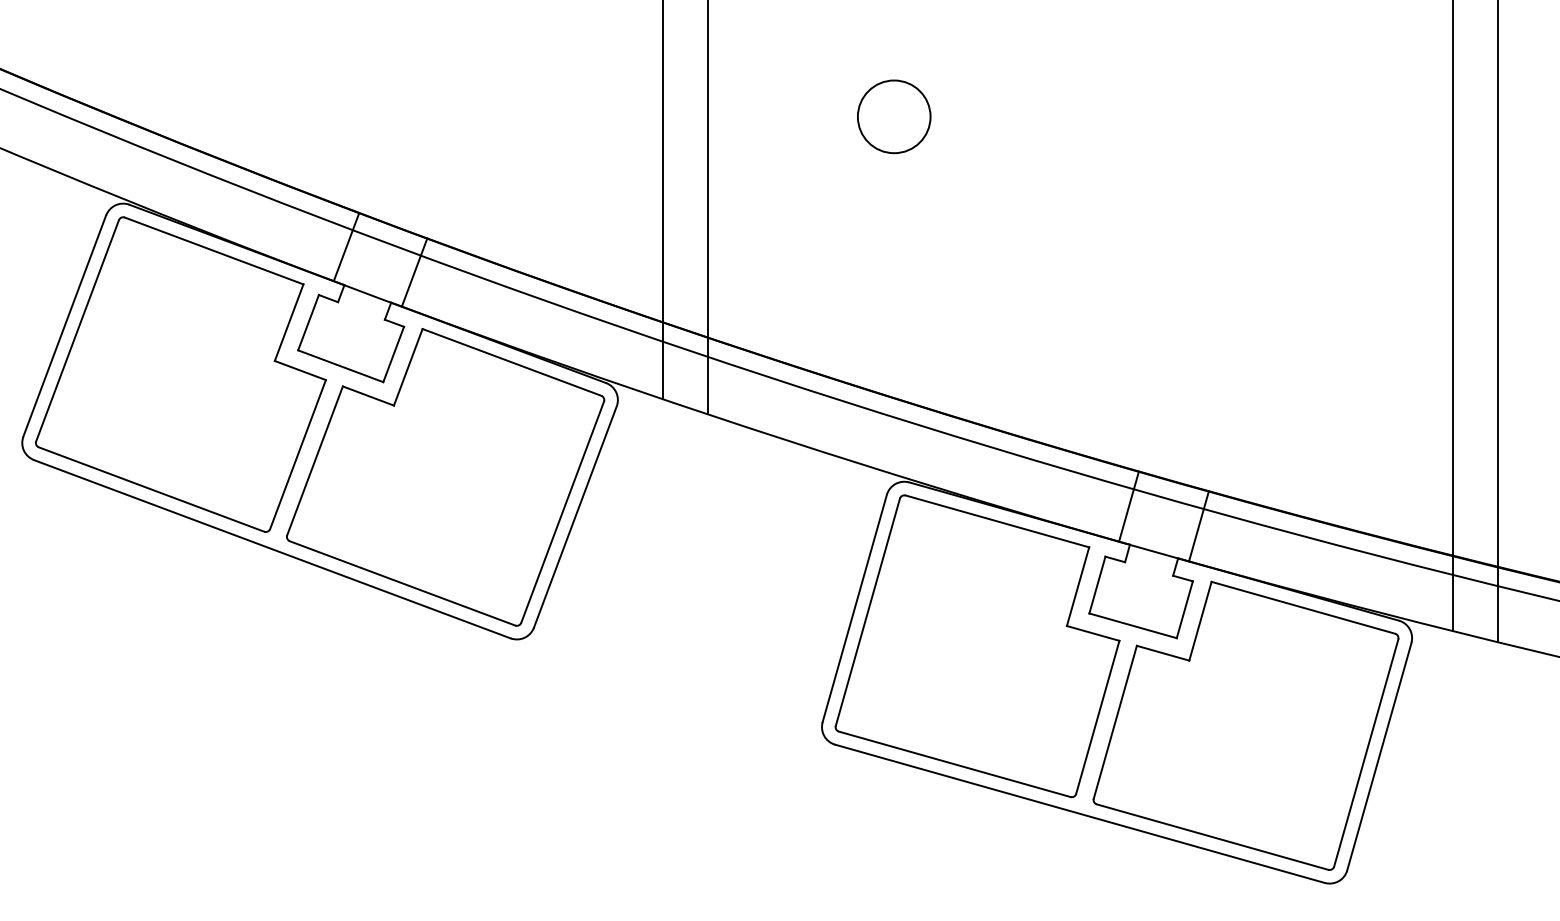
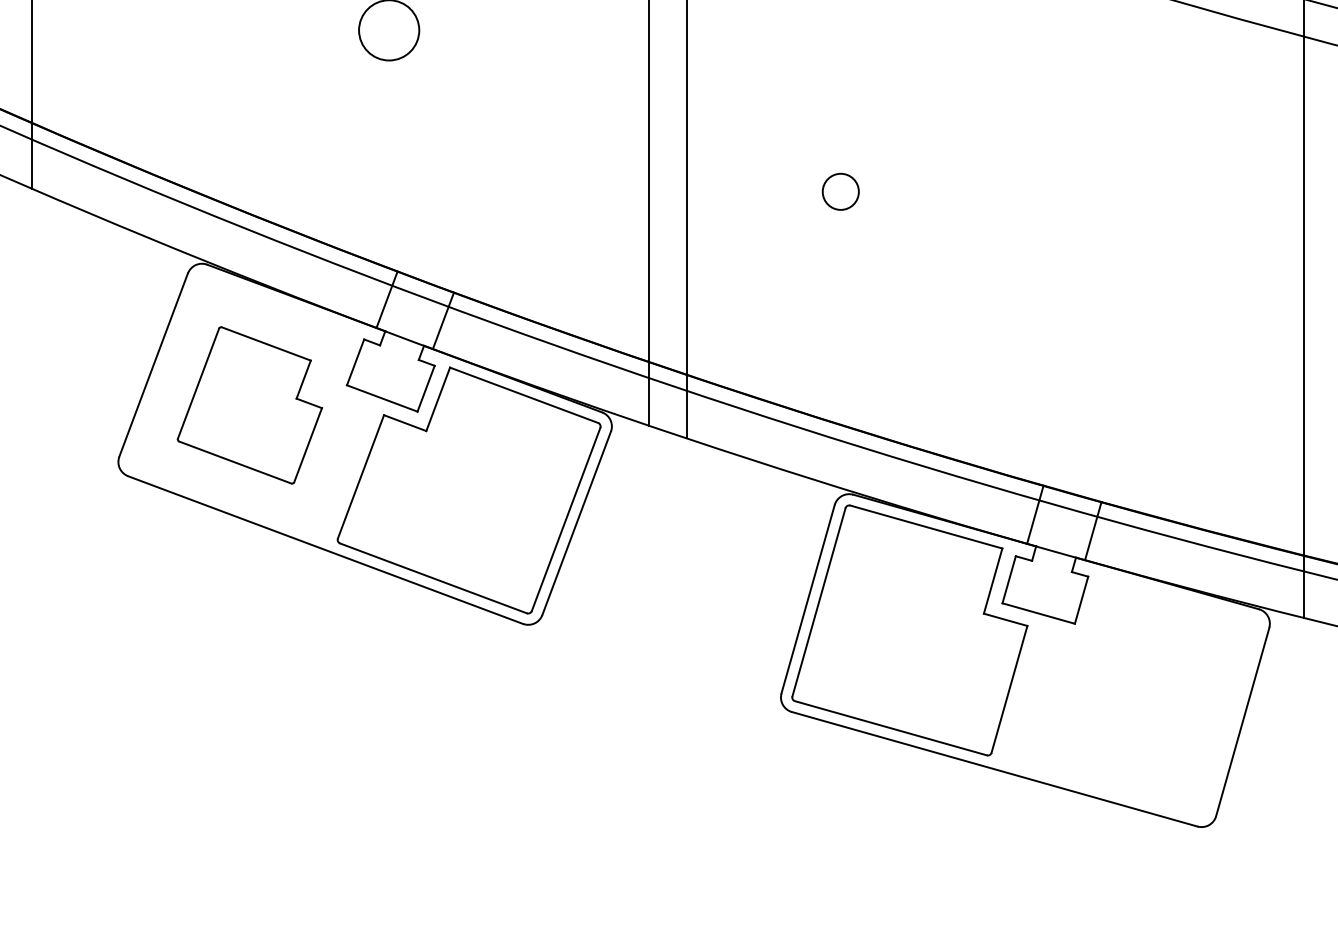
circle: (893, 116) -> (840, 191), size x0.6
part: (180, 374) -> (249, 405), size x0.6
part: (1246, 725) -> (1132, 696), removed

